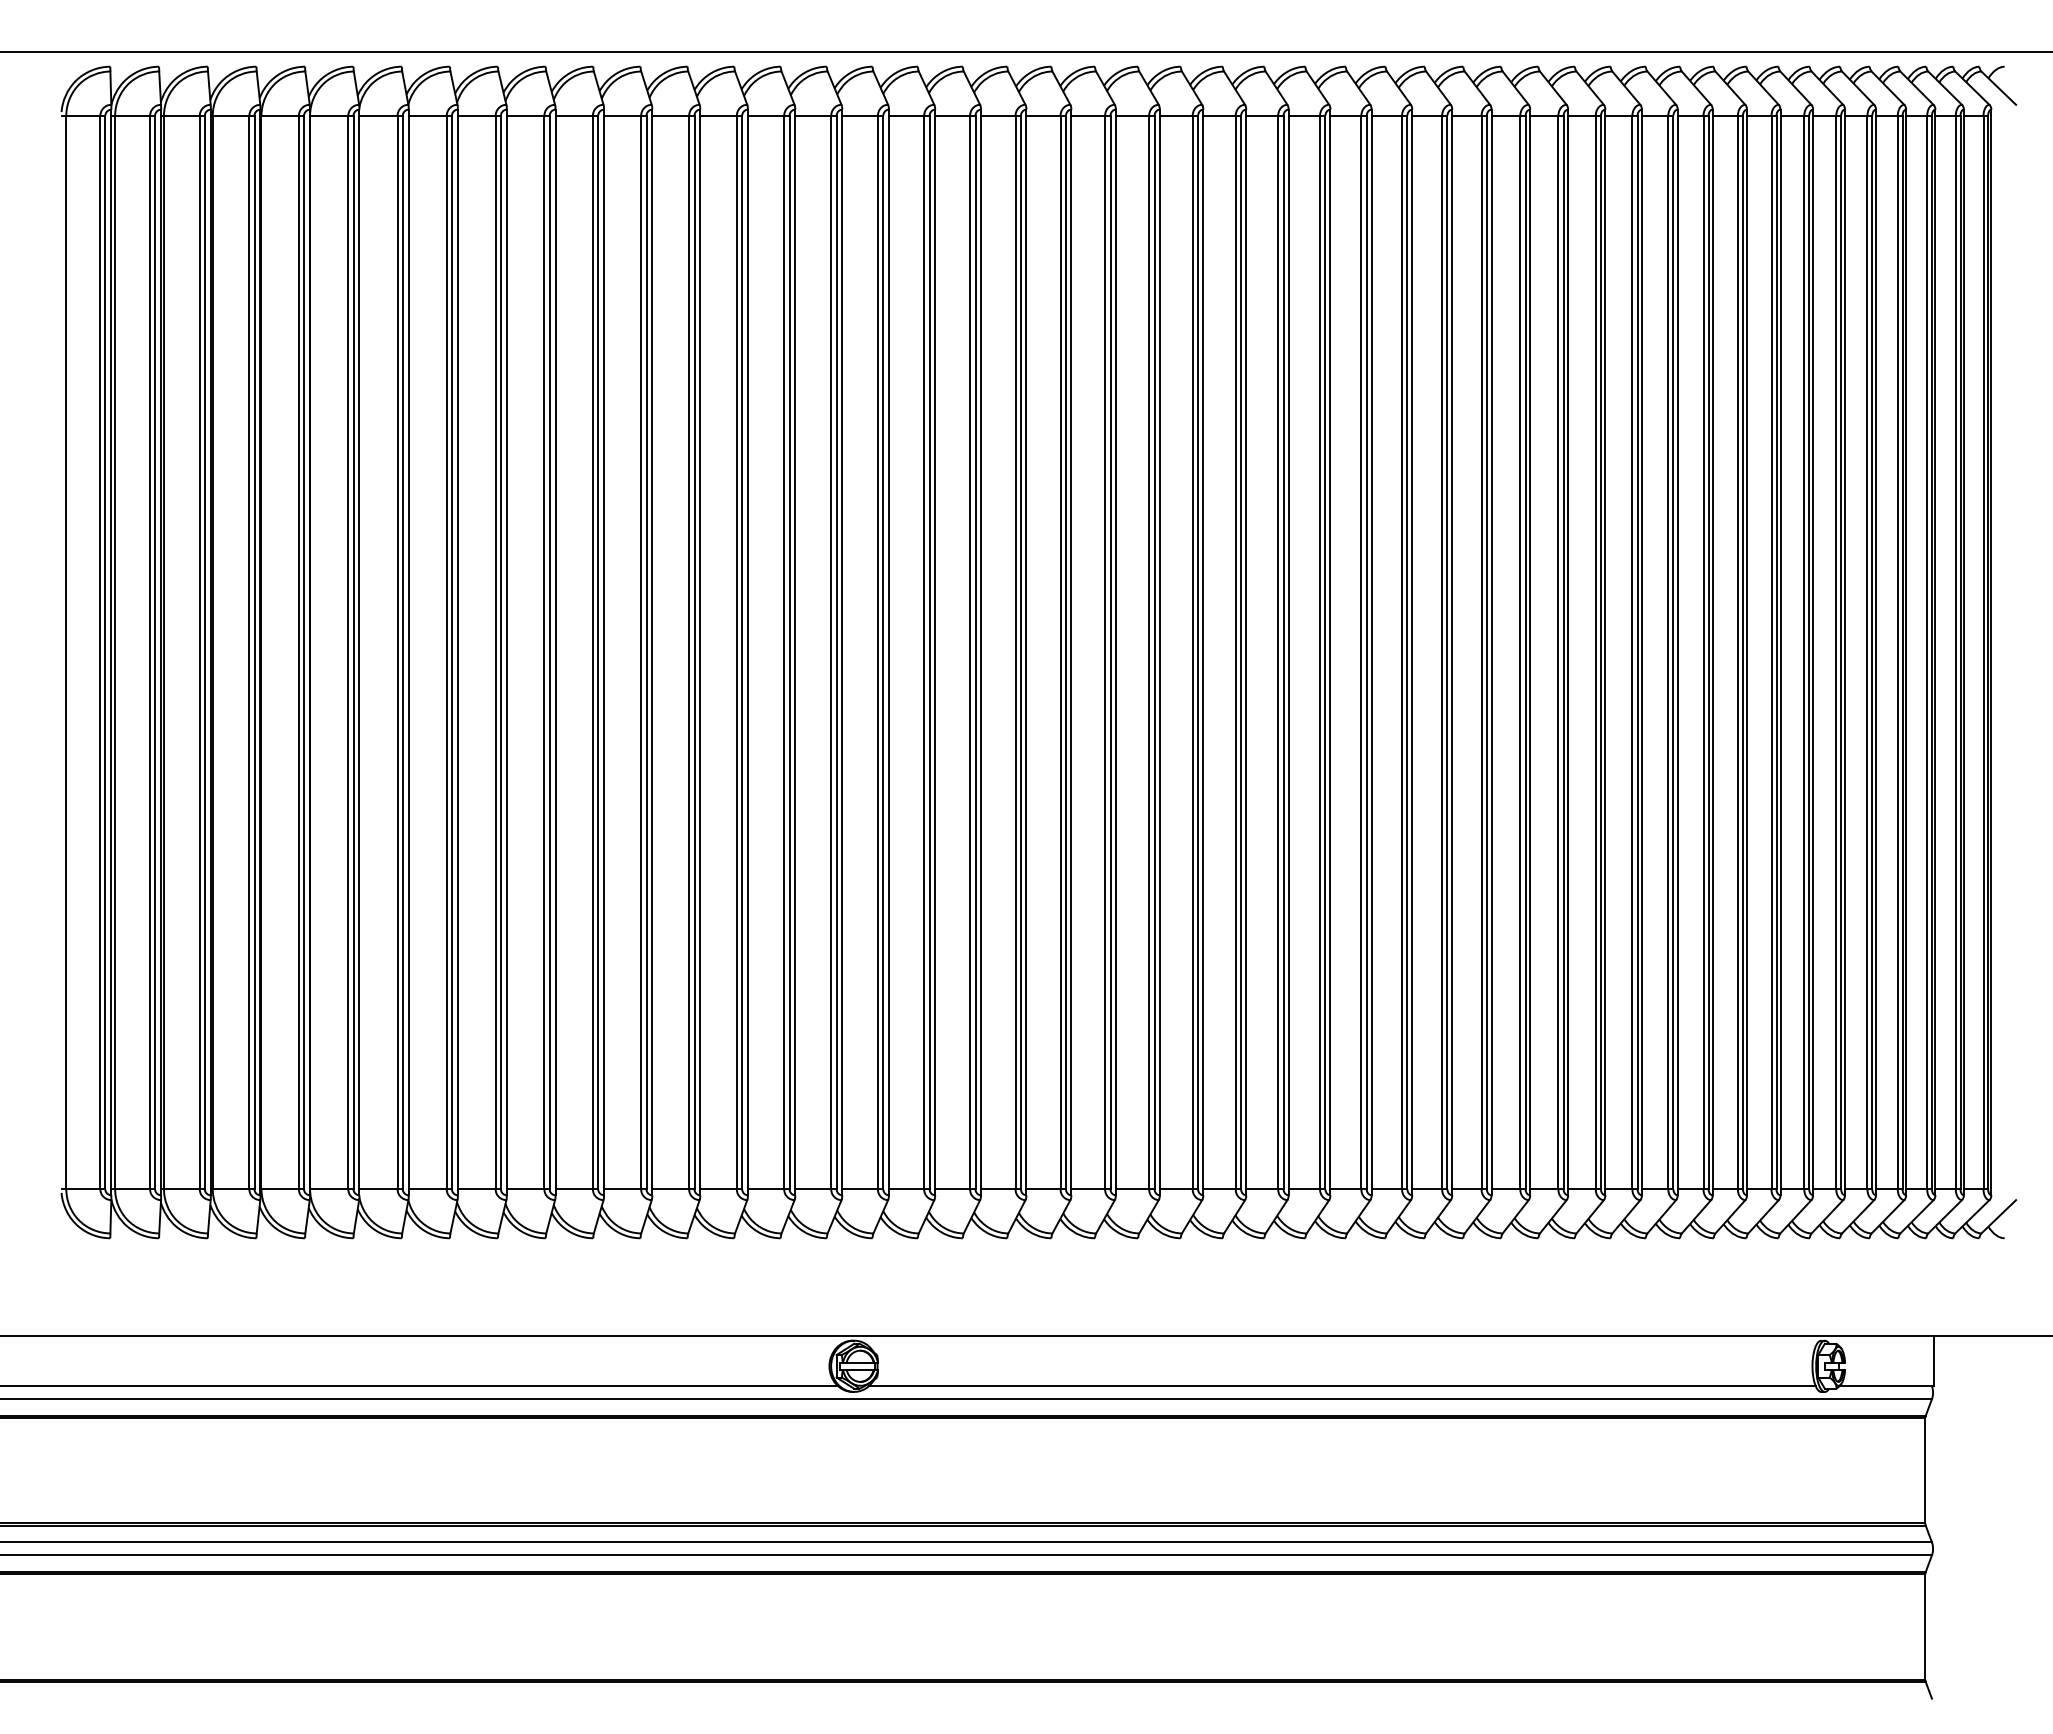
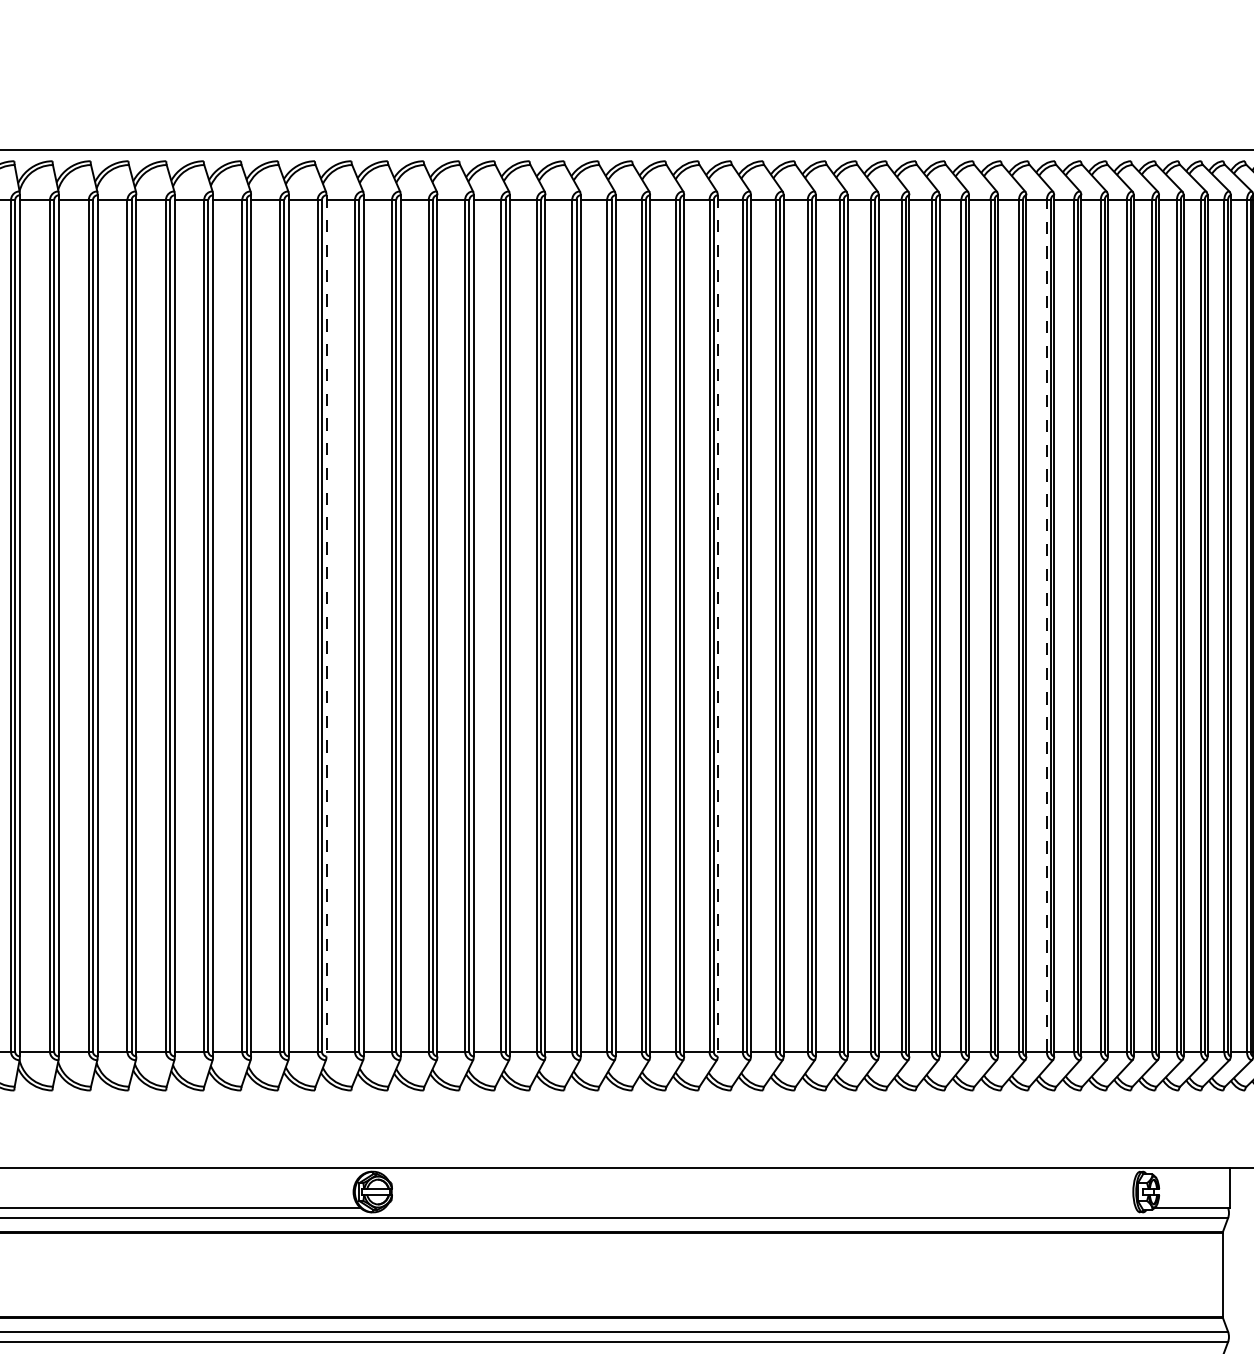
line: (795, 652) -> (326, 625), solid -> dashed
line: (1288, 652) -> (717, 625), solid -> dashed
line: (1703, 652) -> (1046, 625), solid -> dashed
line: (1341, 1386) -> (759, 1208), removed

